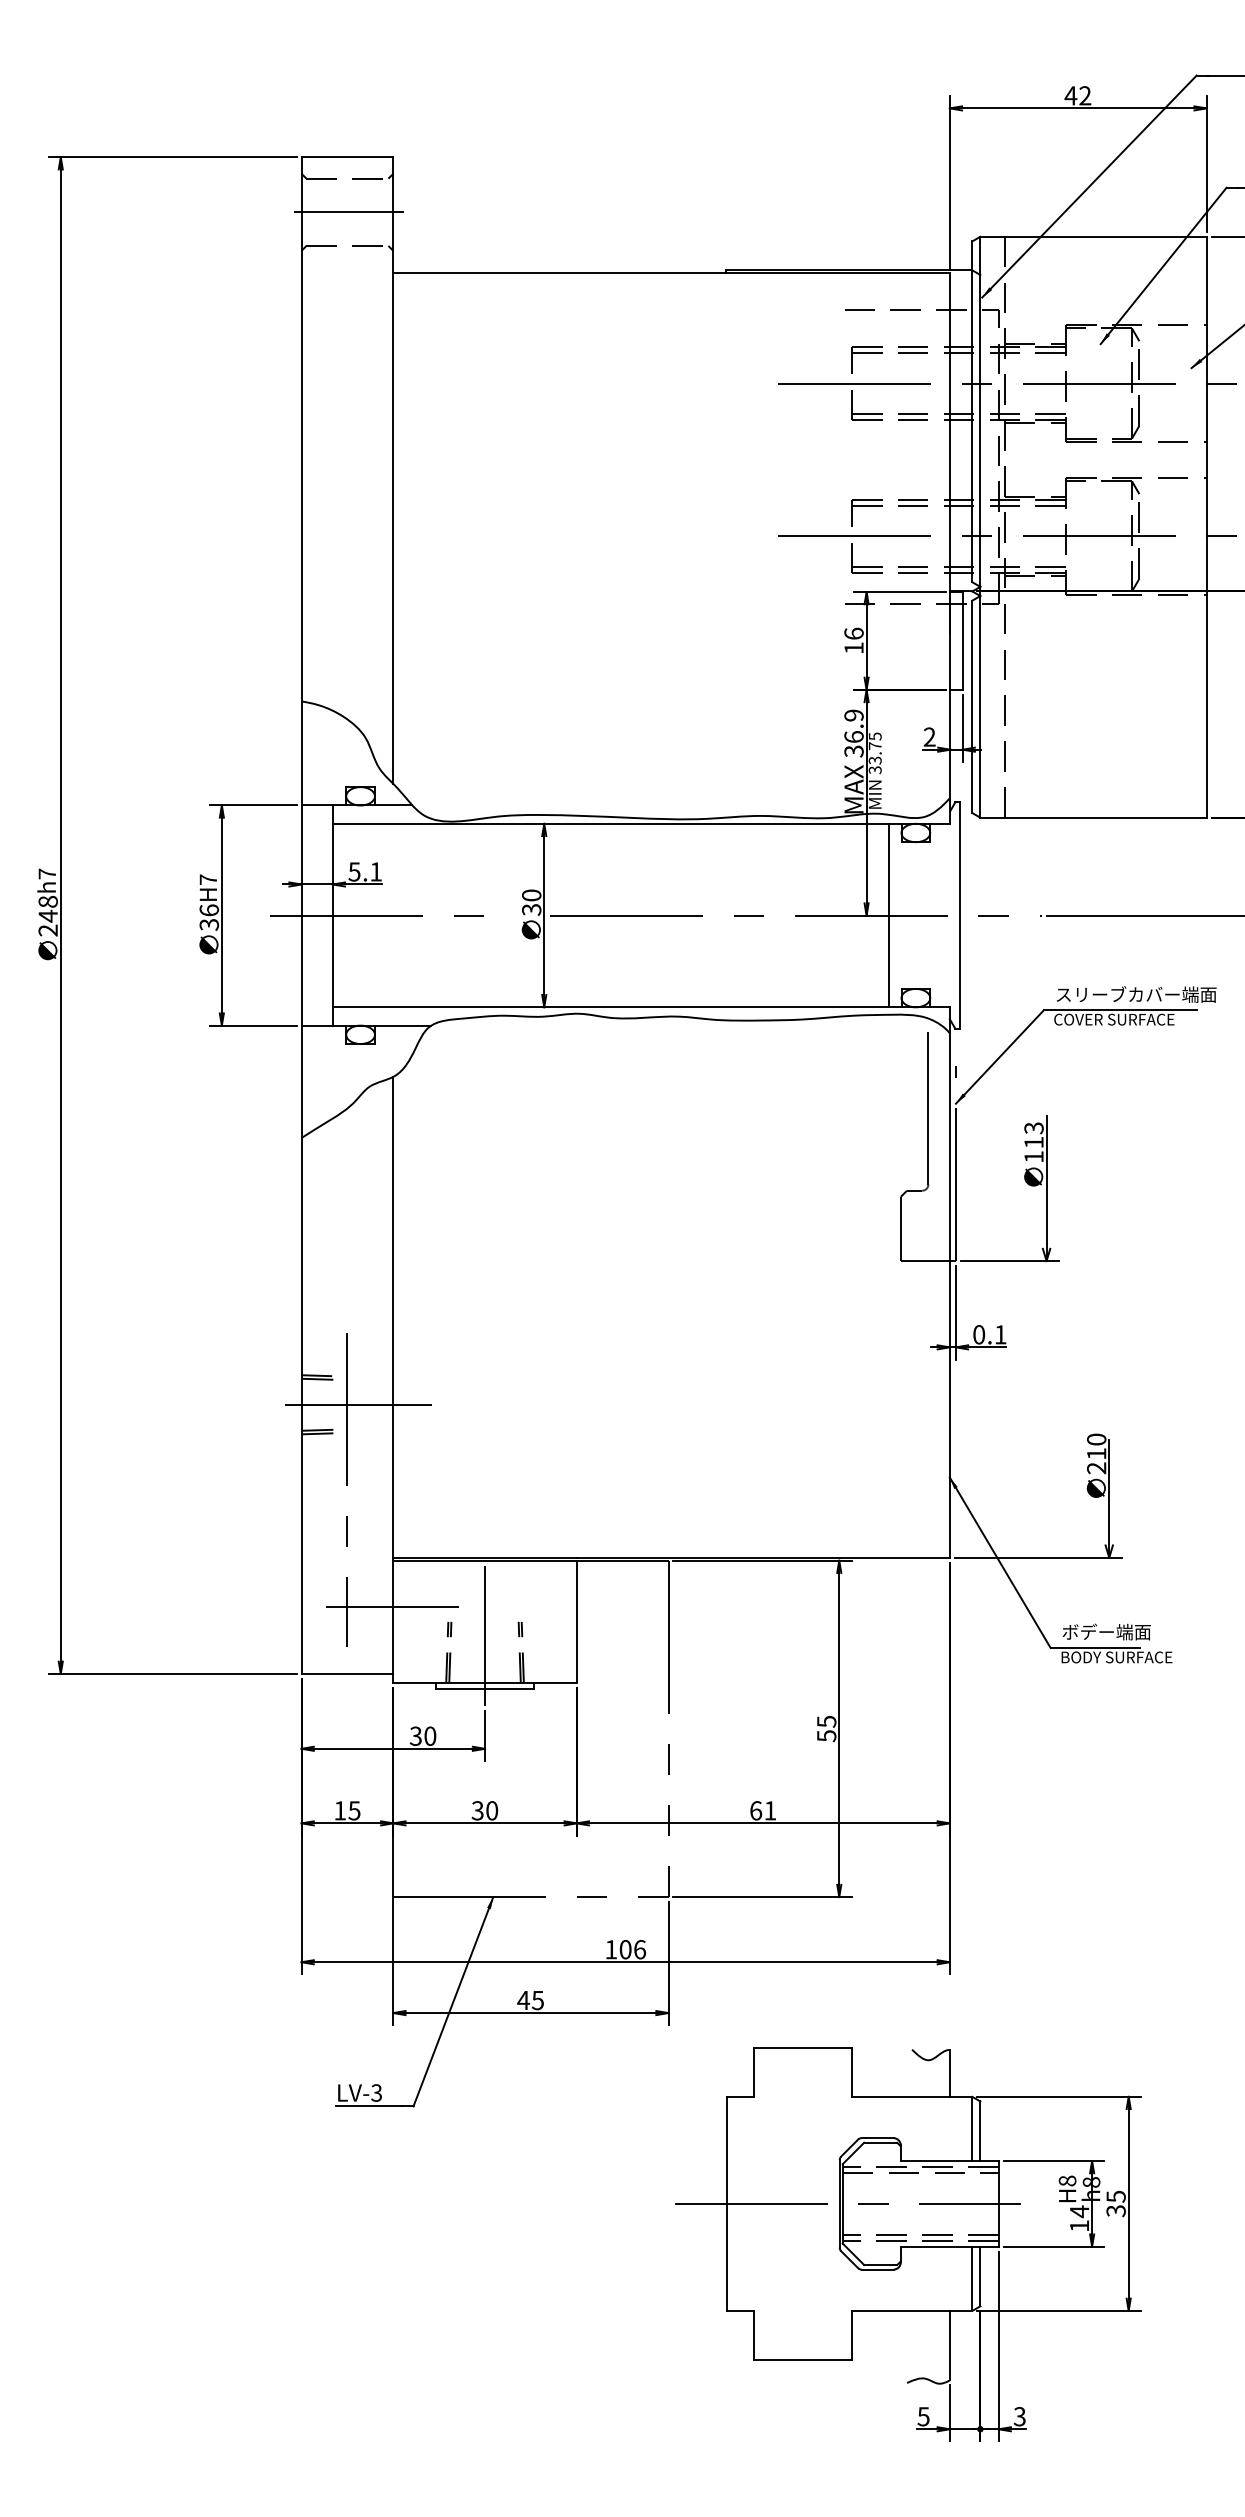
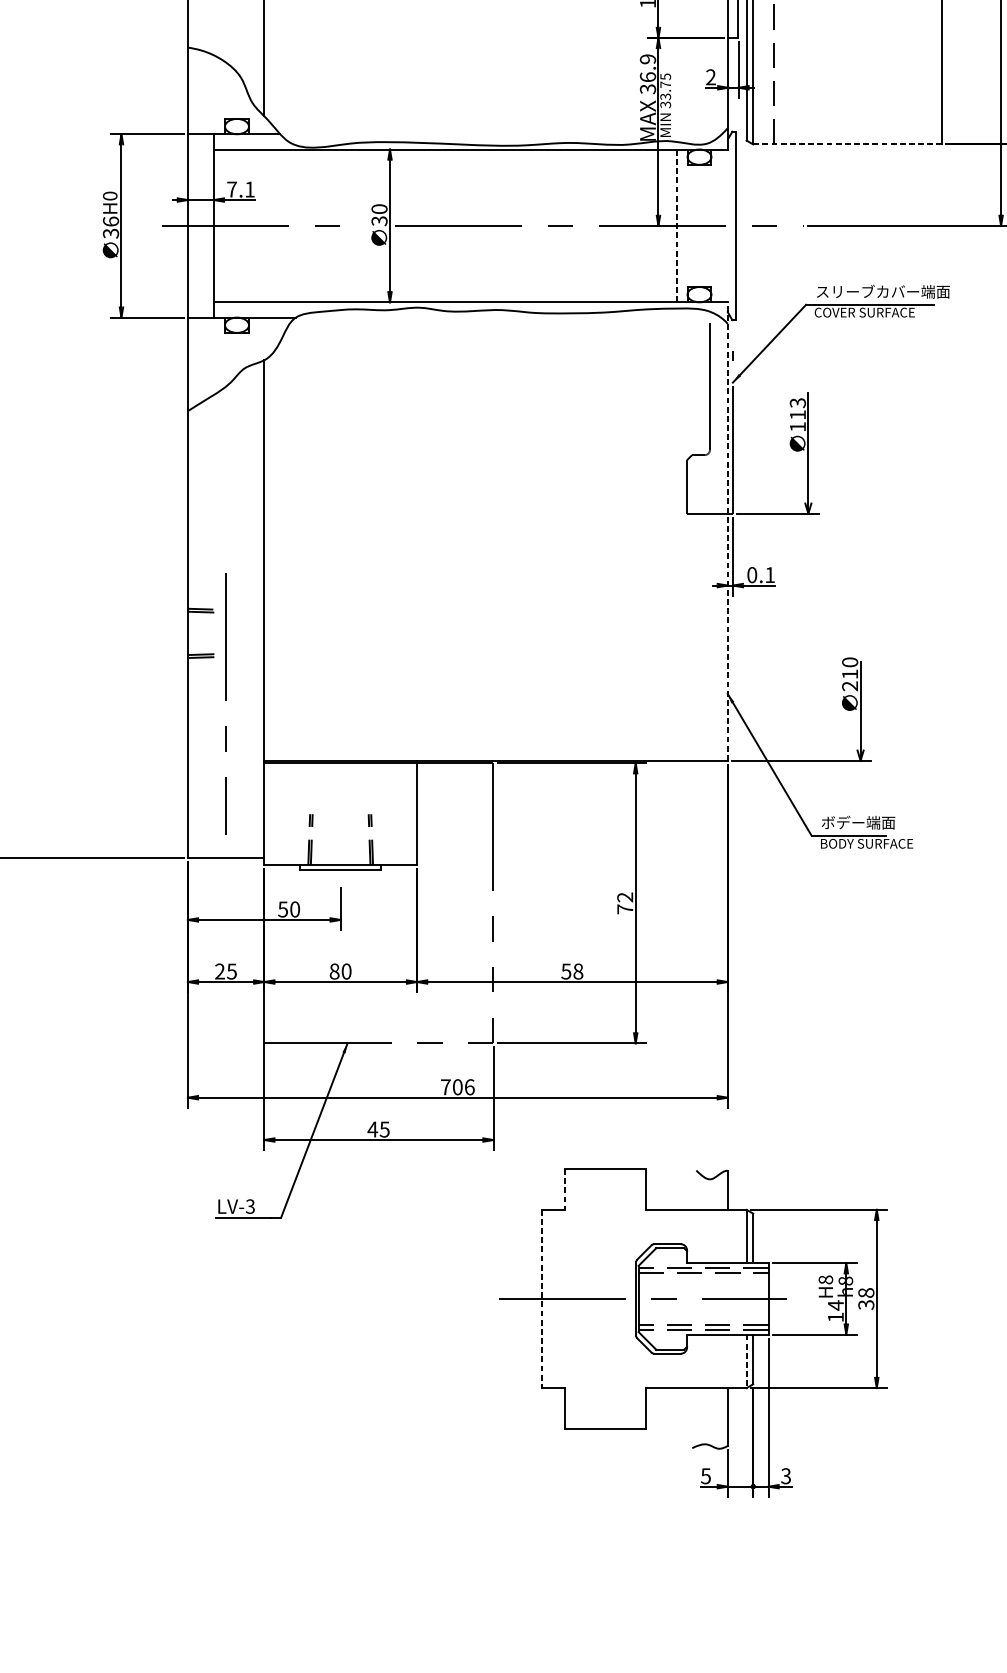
line: (1094, 817) -> (848, 144), solid -> dashed
text: (354, 871) -> (231, 189), 5.1 -> 7.1
text: (208, 879) -> (110, 195), H7 -> H0
line: (889, 915) -> (677, 225), solid -> dashed
line: (949, 1281) -> (727, 530), solid -> dashed
line: (357, 1404) -> (234, 633), removed
line: (392, 1606) -> (263, 801), removed
line: (485, 1635) -> (341, 825), removed
text: (826, 1728) -> (625, 903), 55 -> 72
text: (415, 1735) -> (282, 908), 30 -> 50
text: (340, 1810) -> (220, 971), 15 -> 25
text: (477, 1810) -> (334, 971), 30 -> 80
text: (763, 1810) -> (572, 971), 61 -> 58
text: (611, 1949) -> (446, 1087), 106 -> 706
line: (754, 2072) -> (565, 1189), solid -> dashed
text: (1115, 2196) -> (865, 1292), 35 -> 38
line: (726, 2204) -> (541, 1299), solid -> dashed
line: (972, 2279) -> (746, 1361), solid -> dashed

